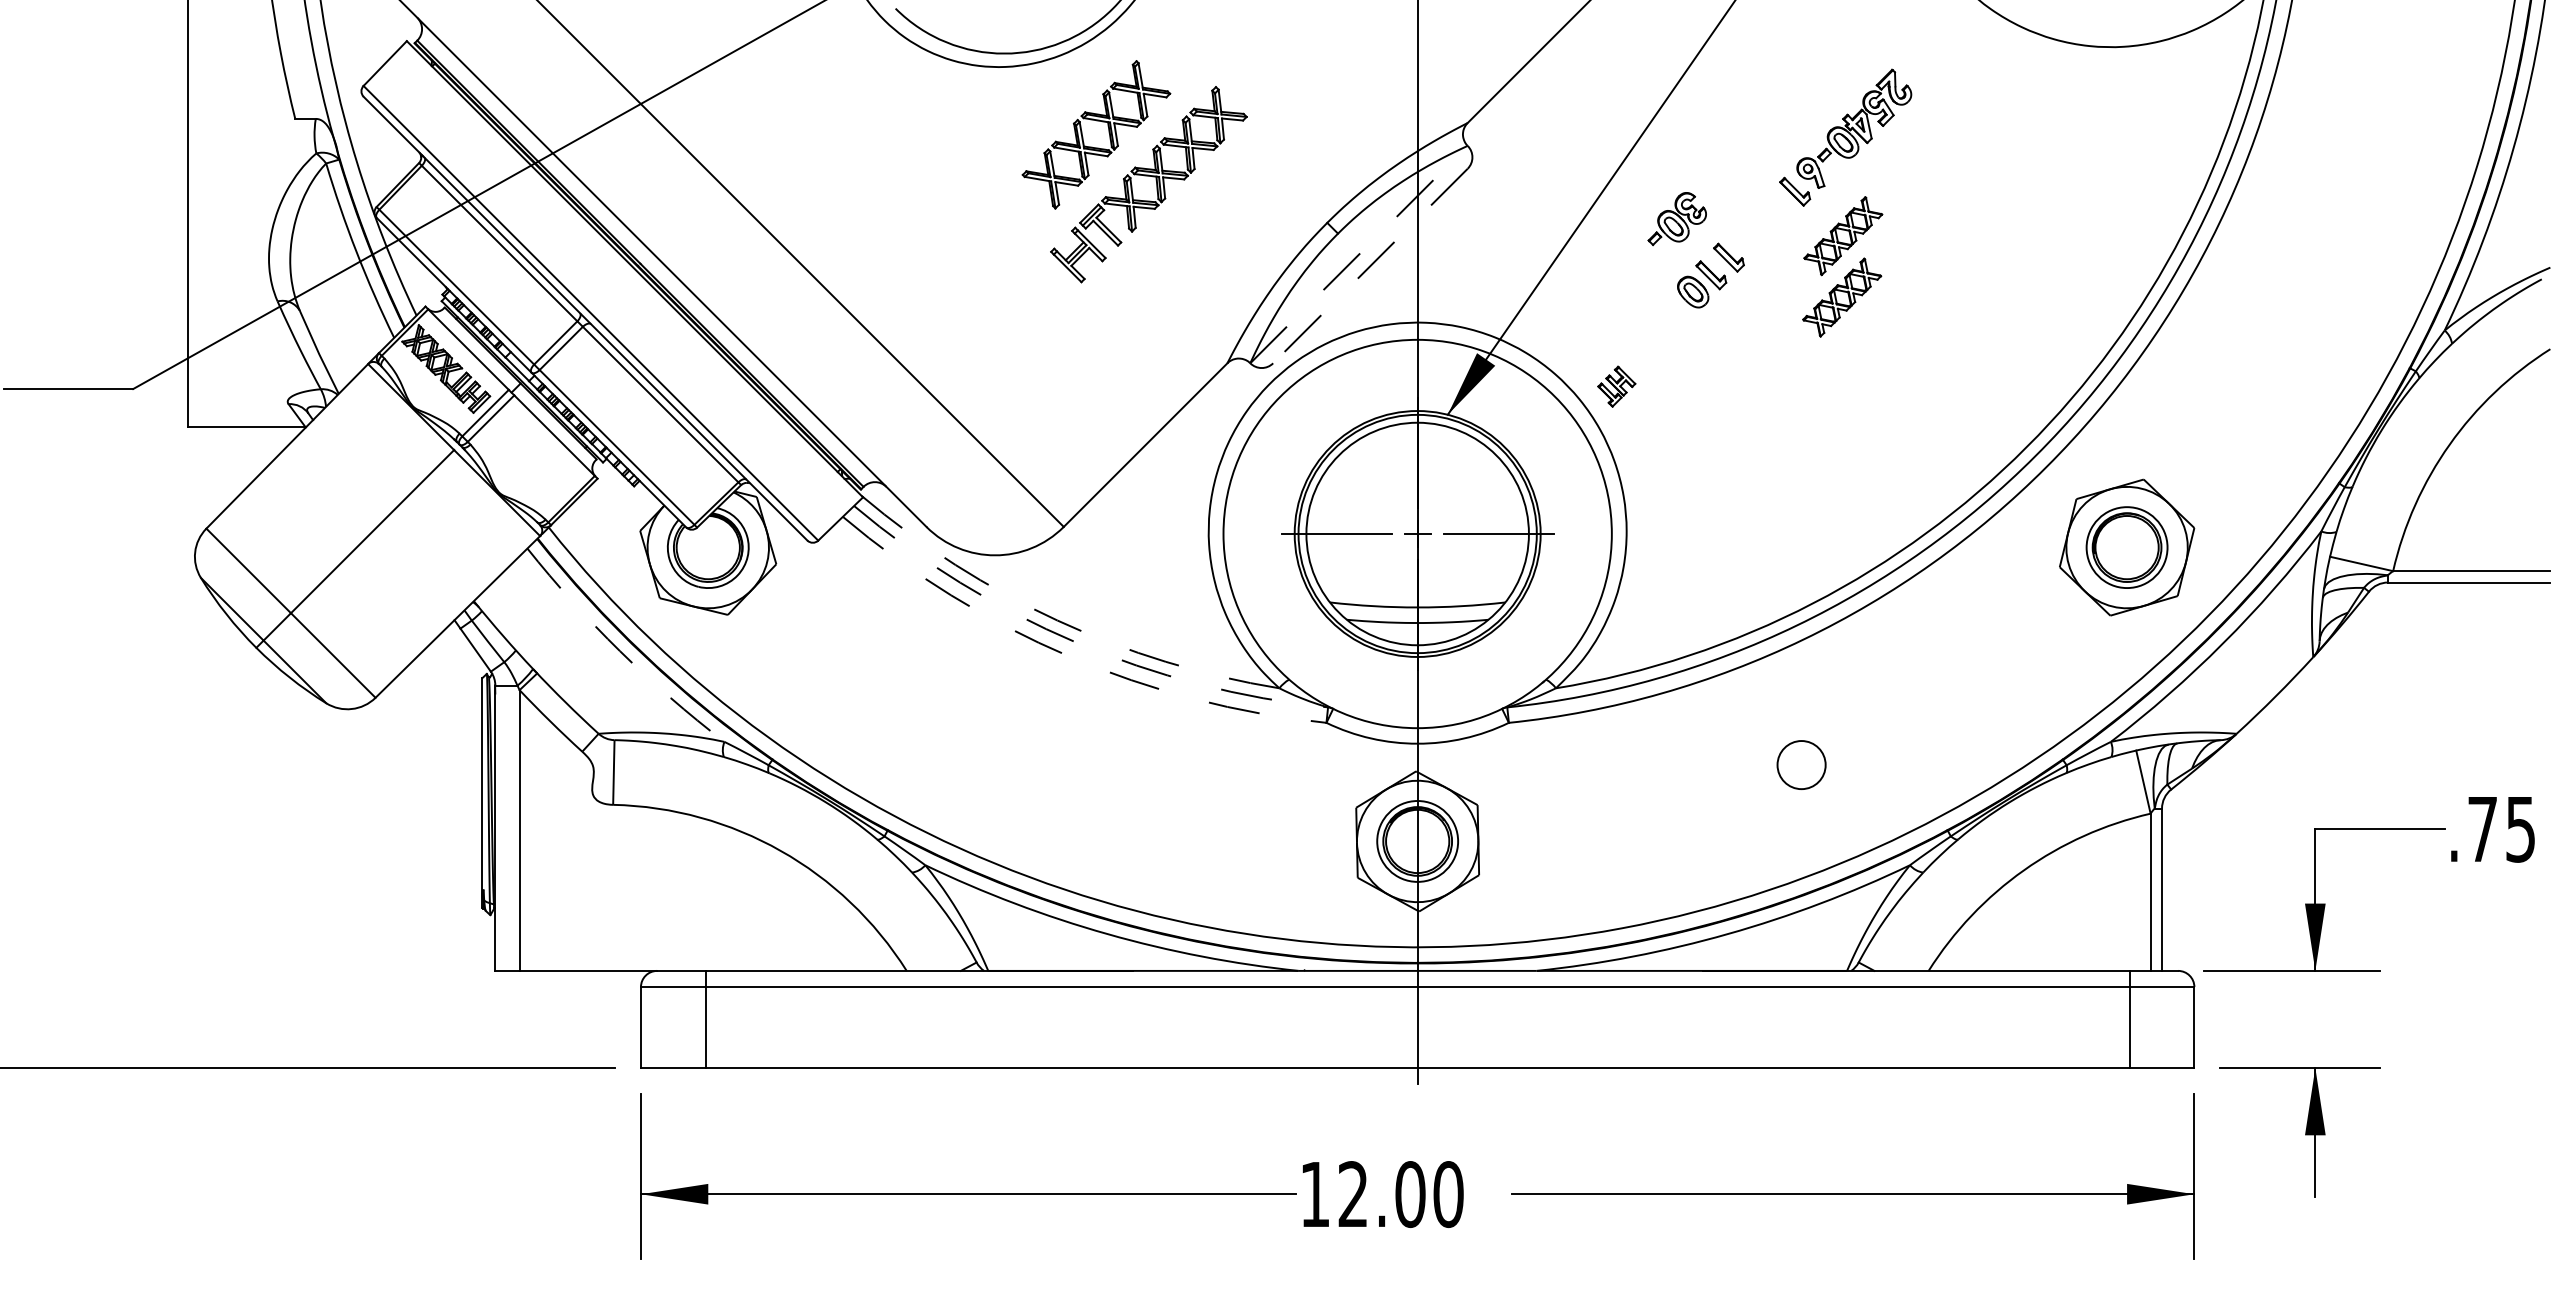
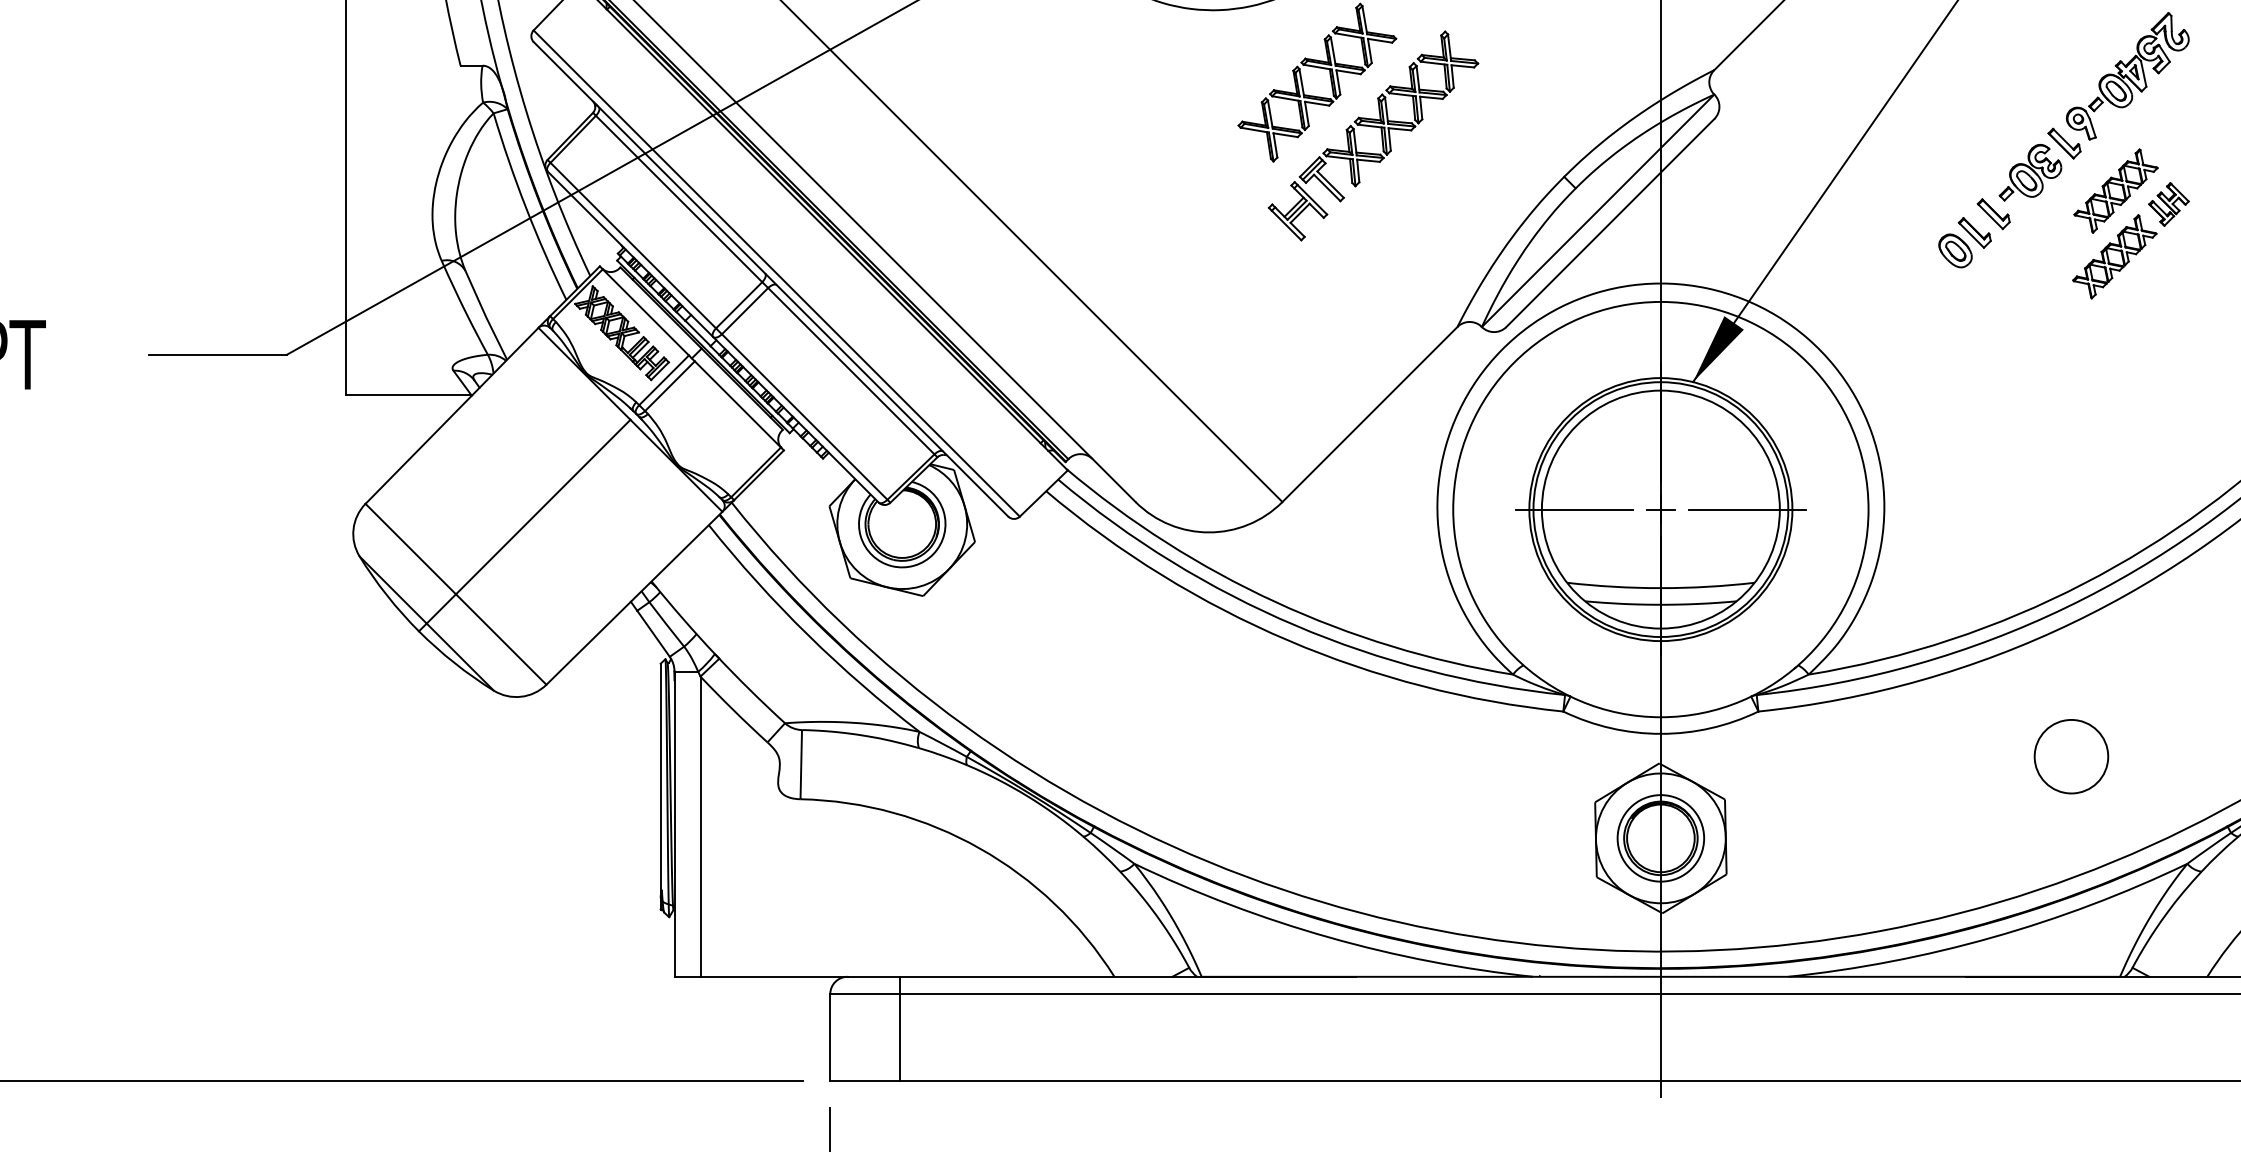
part: (1676, 219) -> (2029, 173), moved
line: (1359, 254) -> (1598, 210), dashed -> solid
line: (1370, 266) -> (1610, 223), dashed -> solid
part: (1616, 386) -> (2168, 204), moved
arc: (1057, 620) -> (1275, 602), dashed -> solid
arc: (1075, 642) -> (1294, 625), dashed -> solid
arc: (620, 651) -> (808, 635), dashed -> solid
arc: (1069, 656) -> (1288, 640), dashed -> solid
circle: (1801, 764) -> (2071, 756), size x1.43

